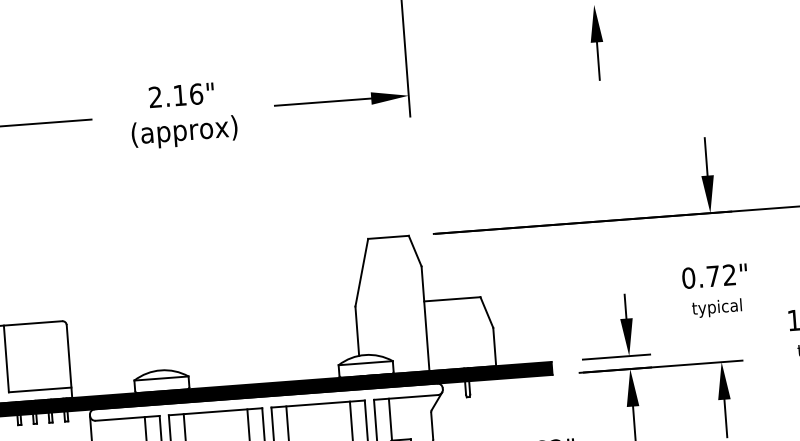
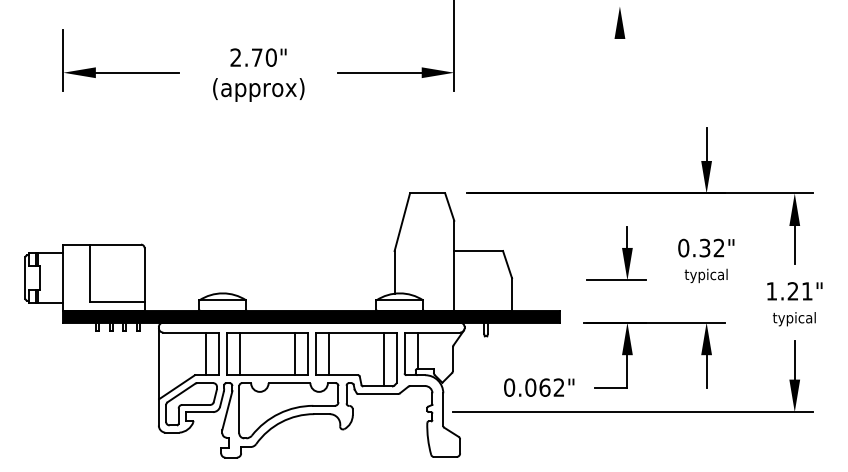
line: (597, 60) -> (619, 54), removed
text: (188, 94) -> (264, 57), 2.16" -> 2.70"
text: (712, 275) -> (704, 247), 0.72" -> 0.32"
part: (621, 324) -> (622, 252), moved

